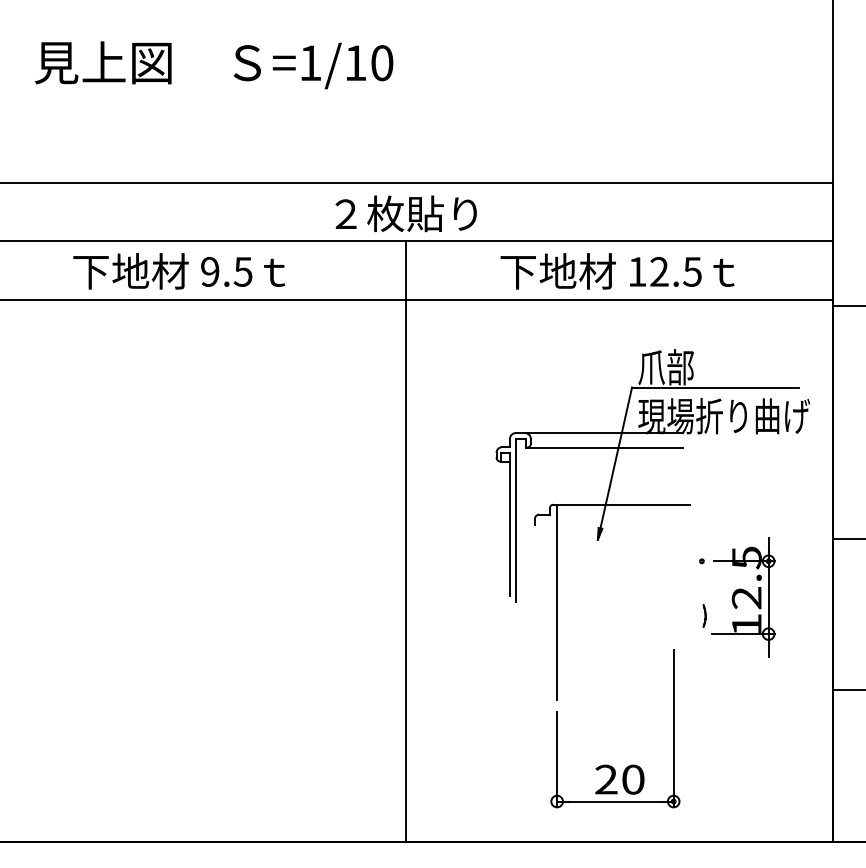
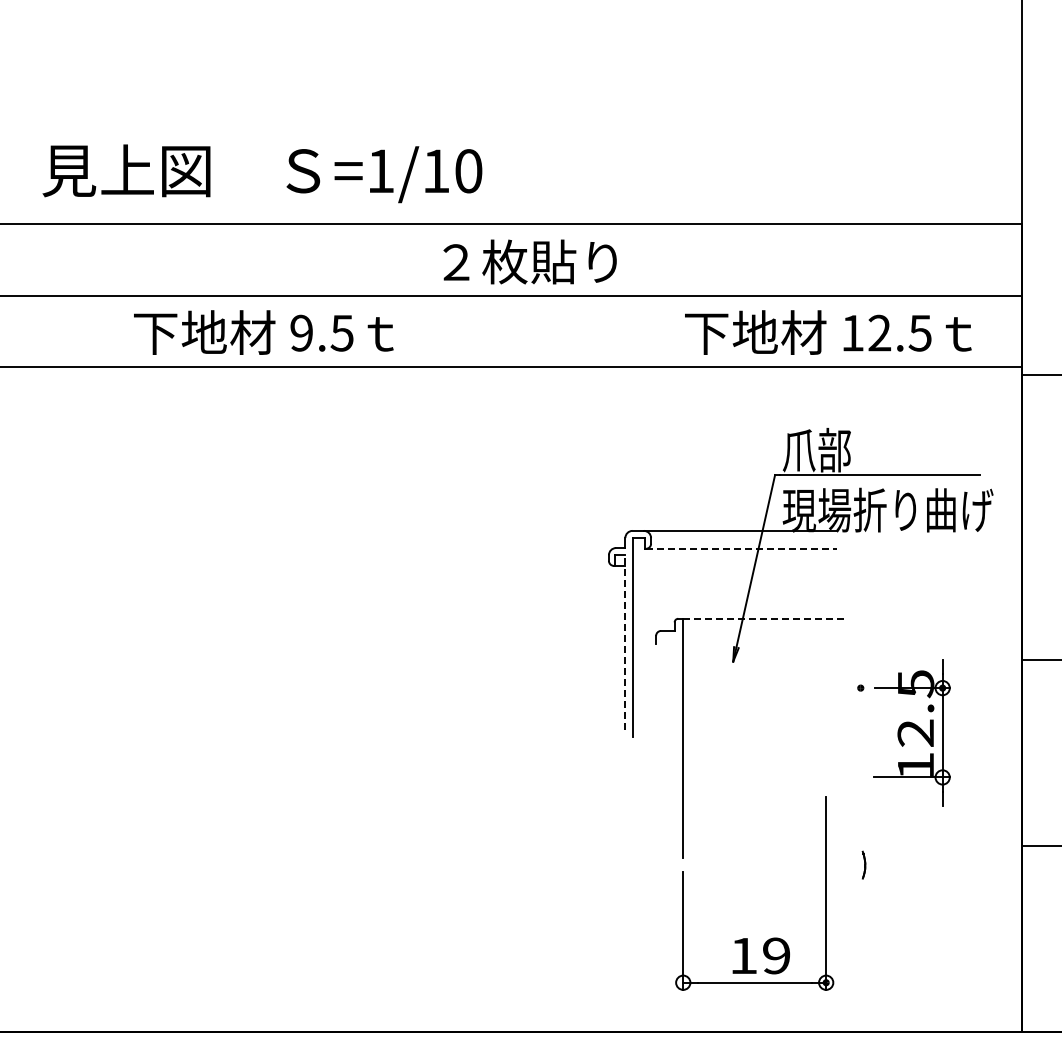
text: (214, 65) -> (262, 173), moved
text: (405, 213) -> (529, 261), moved
text: (179, 271) -> (263, 332), moved
text: (617, 271) -> (828, 332), moved
line: (604, 447) -> (741, 548), solid -> dashed
line: (623, 504) -> (764, 618), solid -> dashed
line: (510, 524) -> (625, 642), solid -> dashed
line: (405, 541) -> (497, 663), removed
part: (704, 615) -> (863, 864), moved
text: (620, 779) -> (760, 955), 20 -> 19

